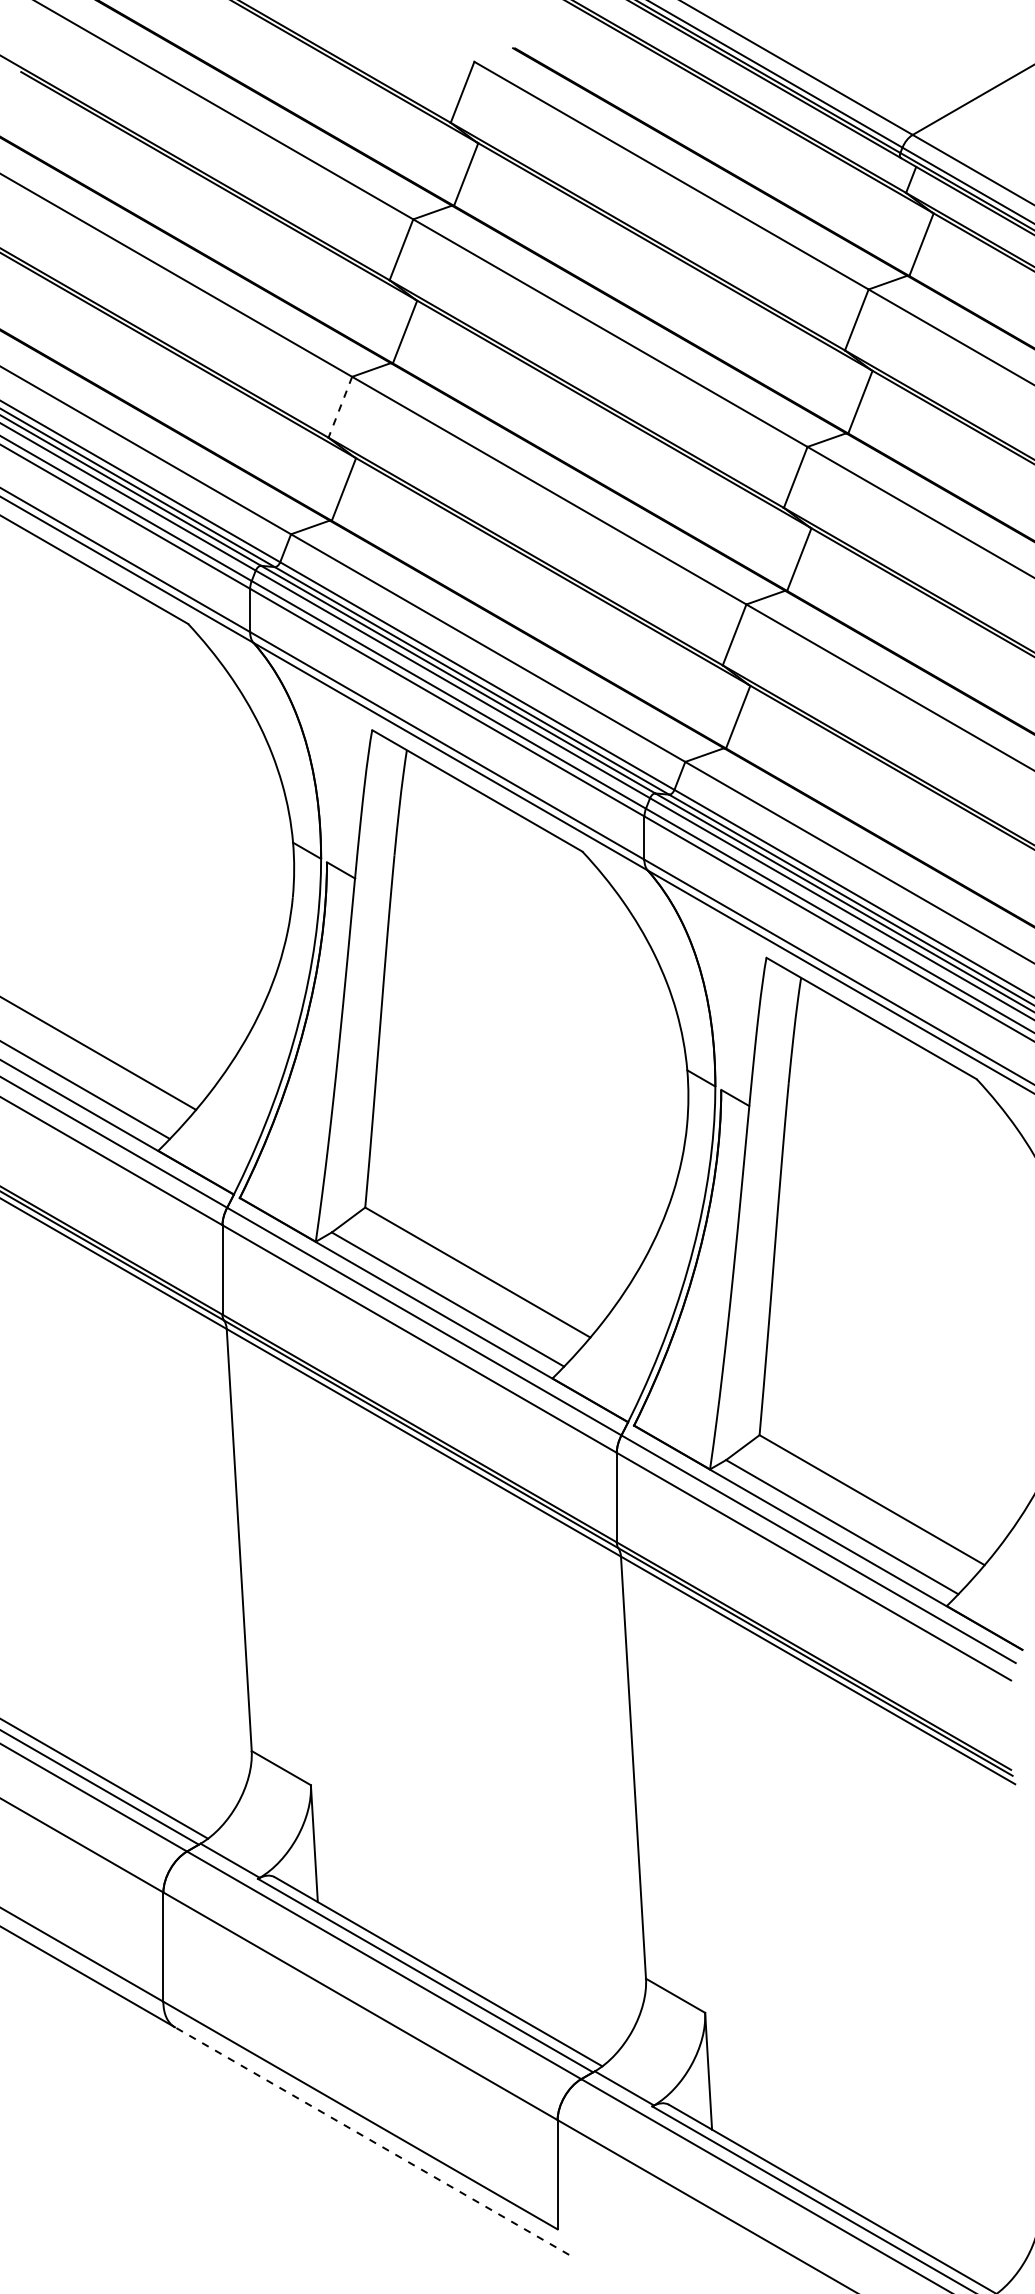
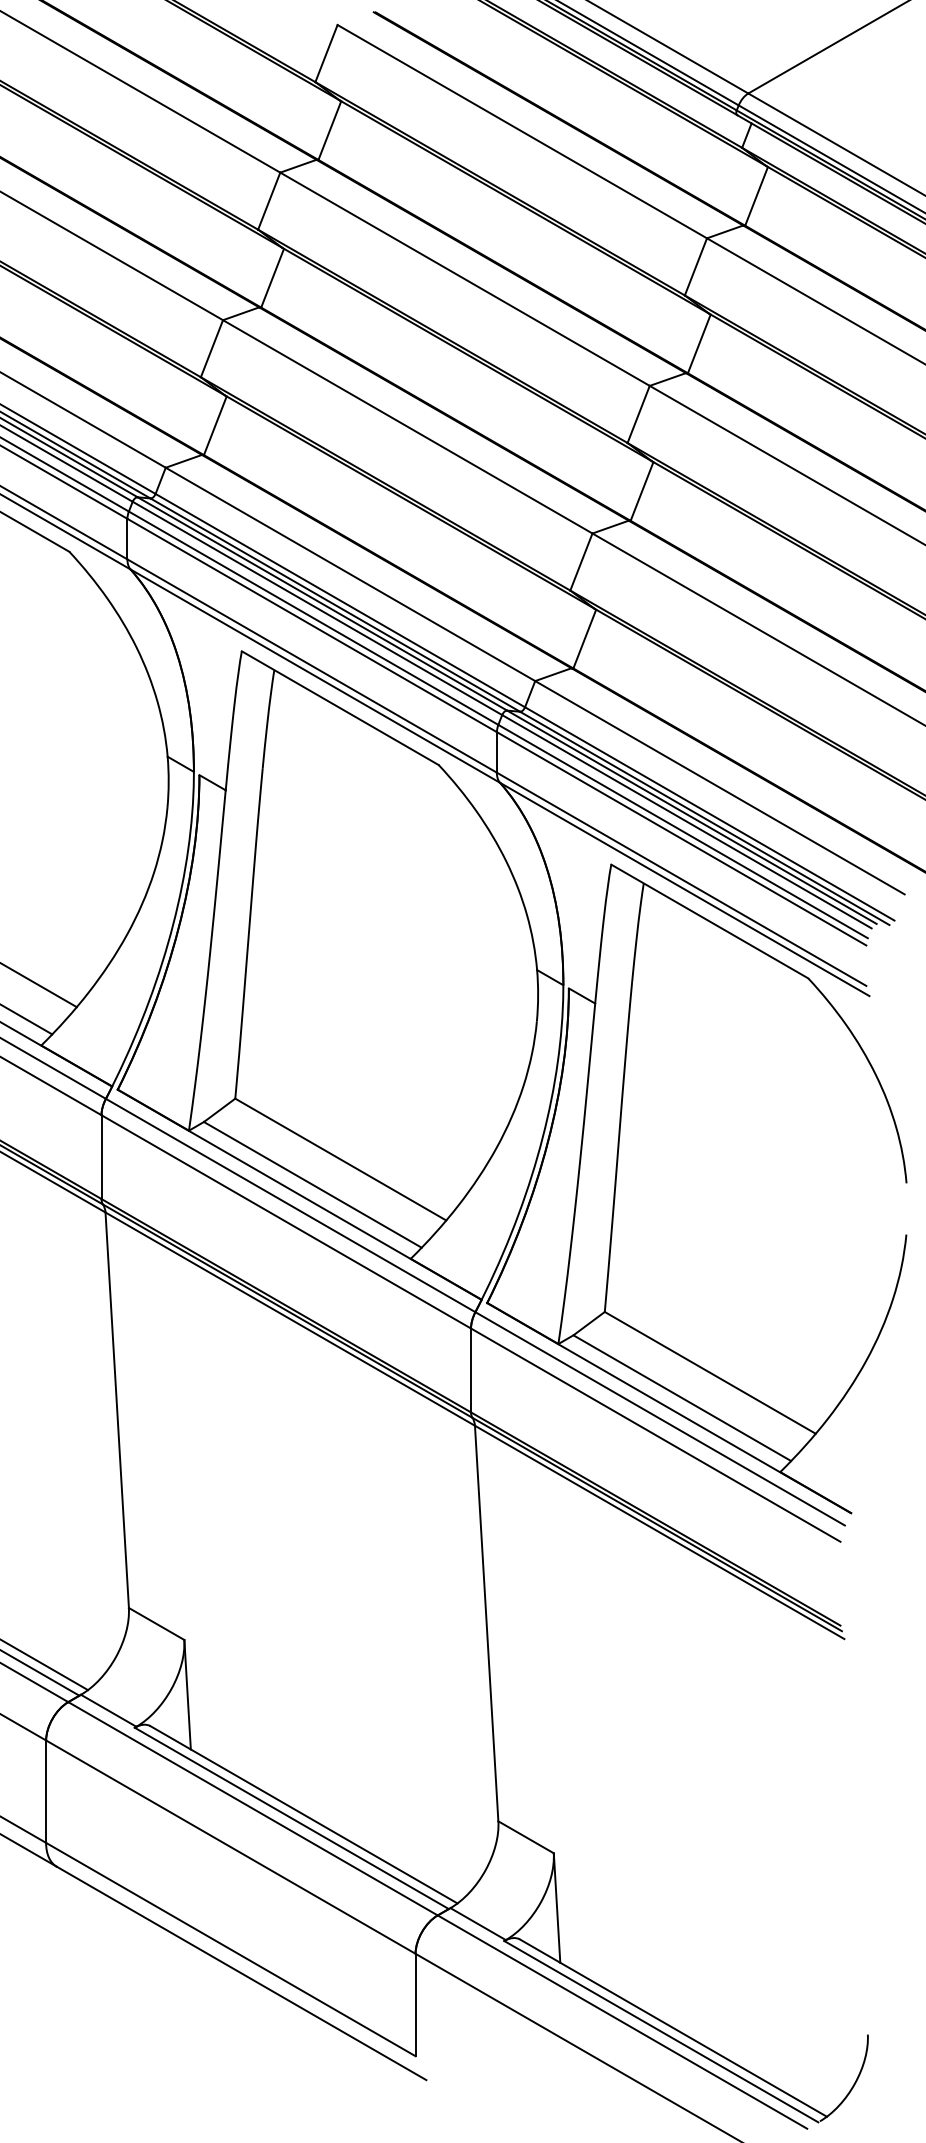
line: (340, 407) -> (212, 348), dashed -> solid
line: (372, 2141) -> (242, 1973), dashed -> solid

